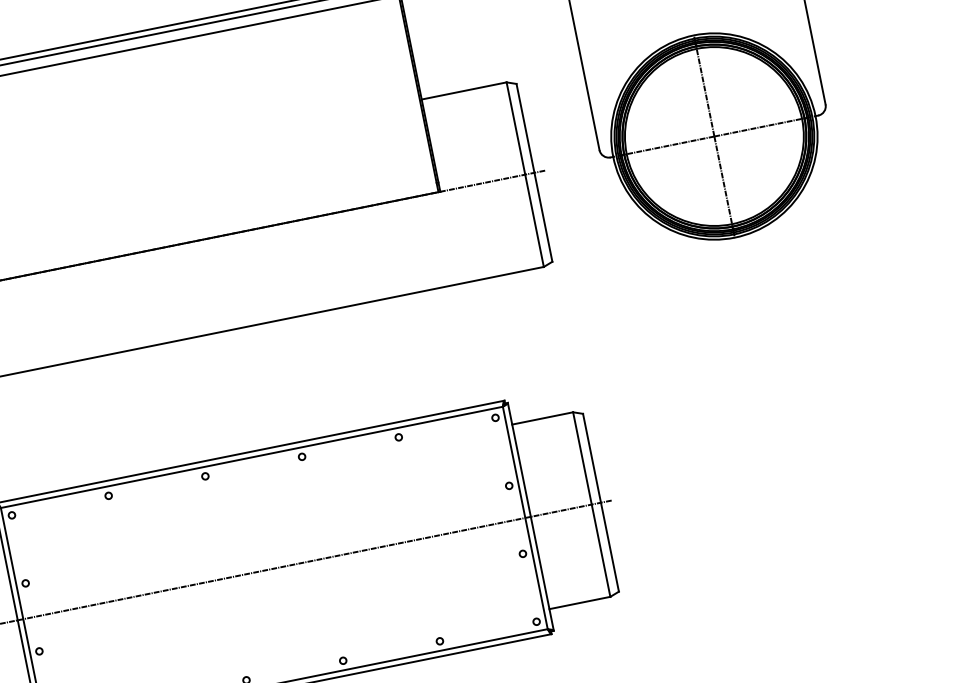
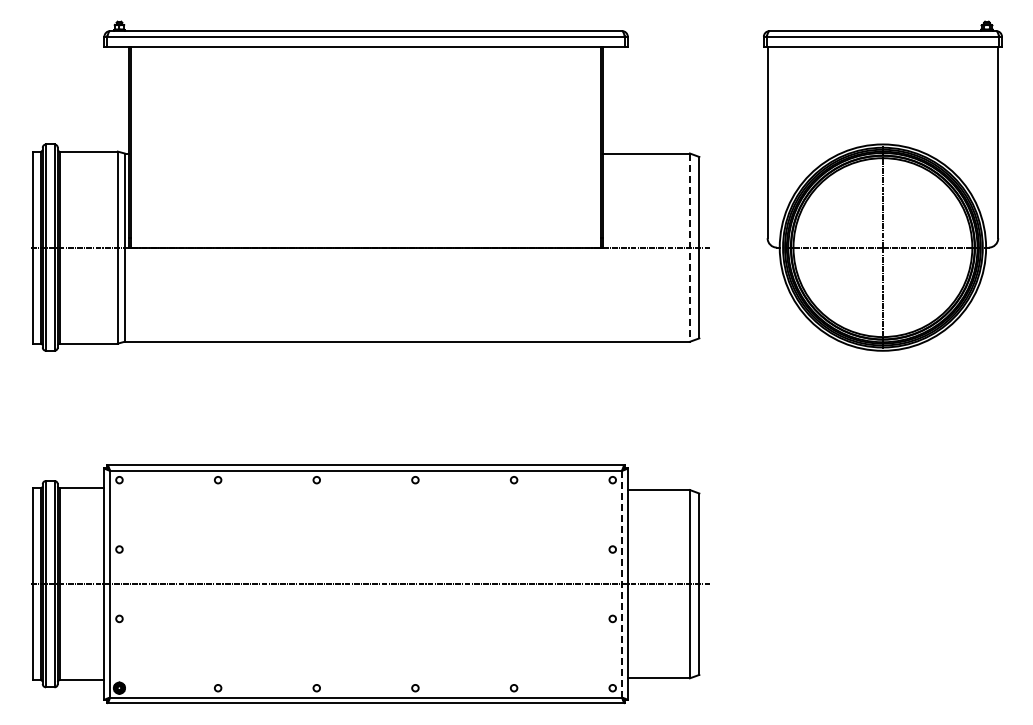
line: (524, 175) -> (689, 248), solid -> dashed
line: (525, 517) -> (622, 583), solid -> dashed

